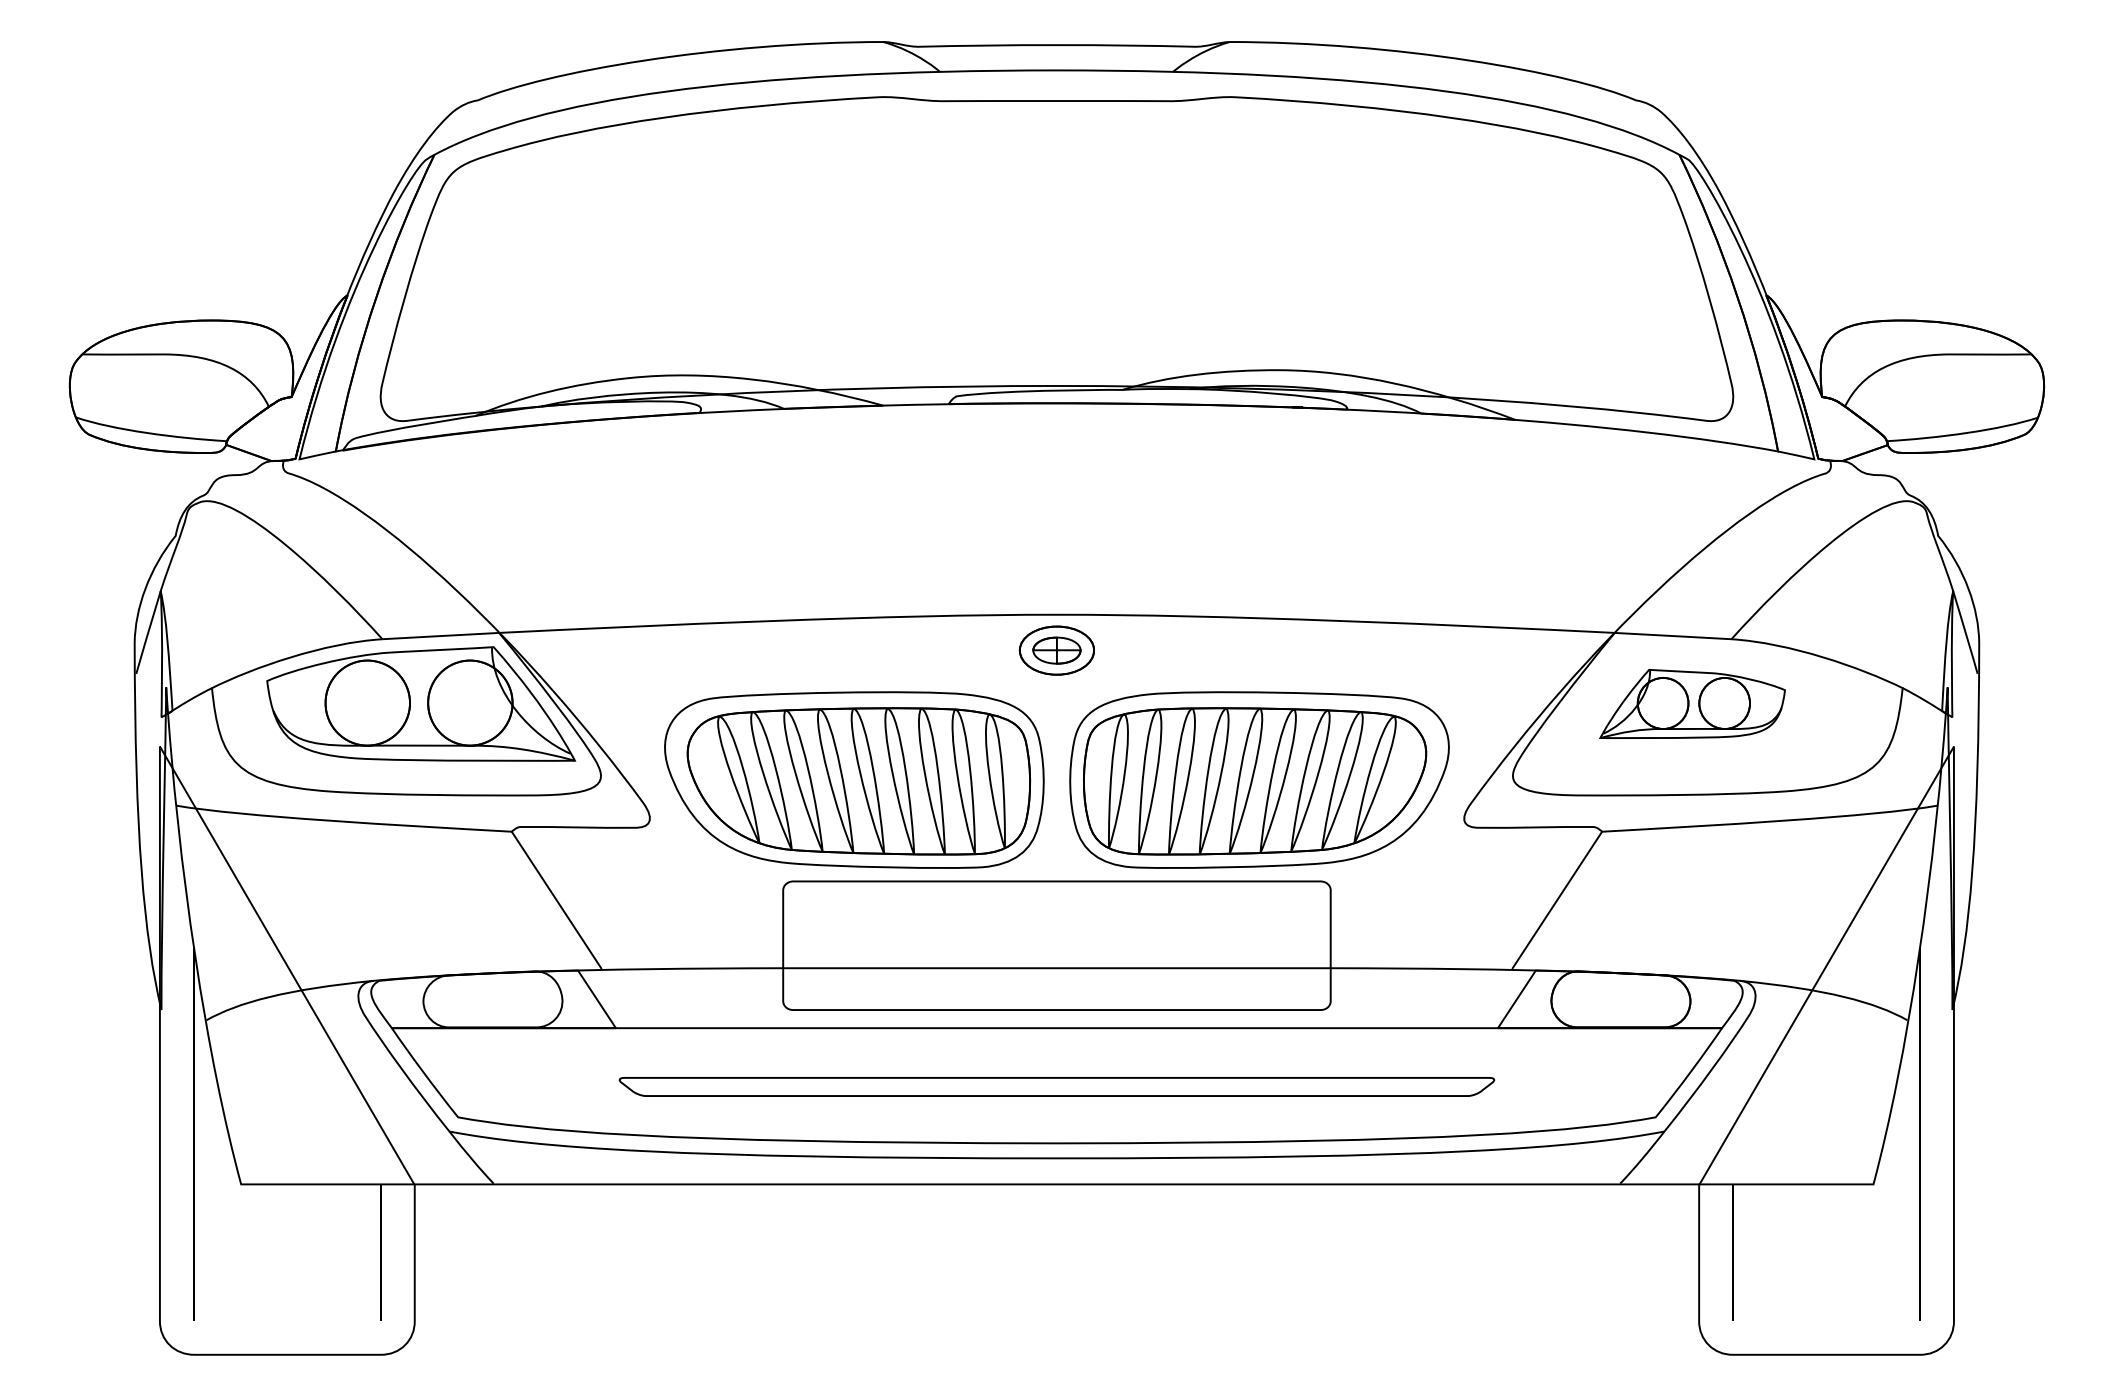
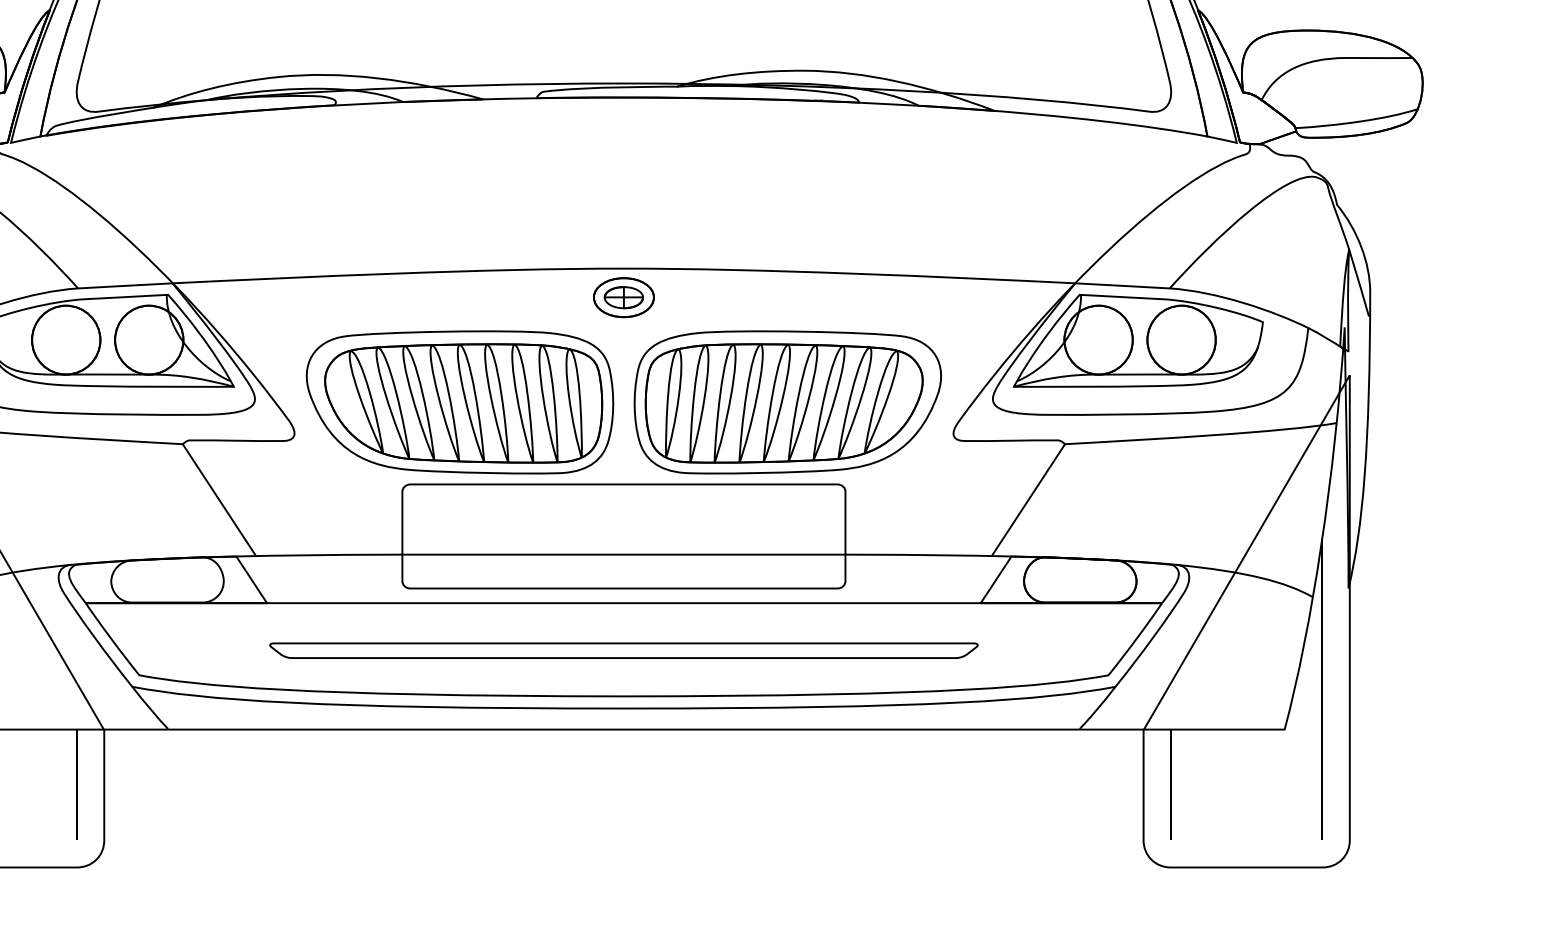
part: (1692, 703) -> (1138, 340), size x1.67

